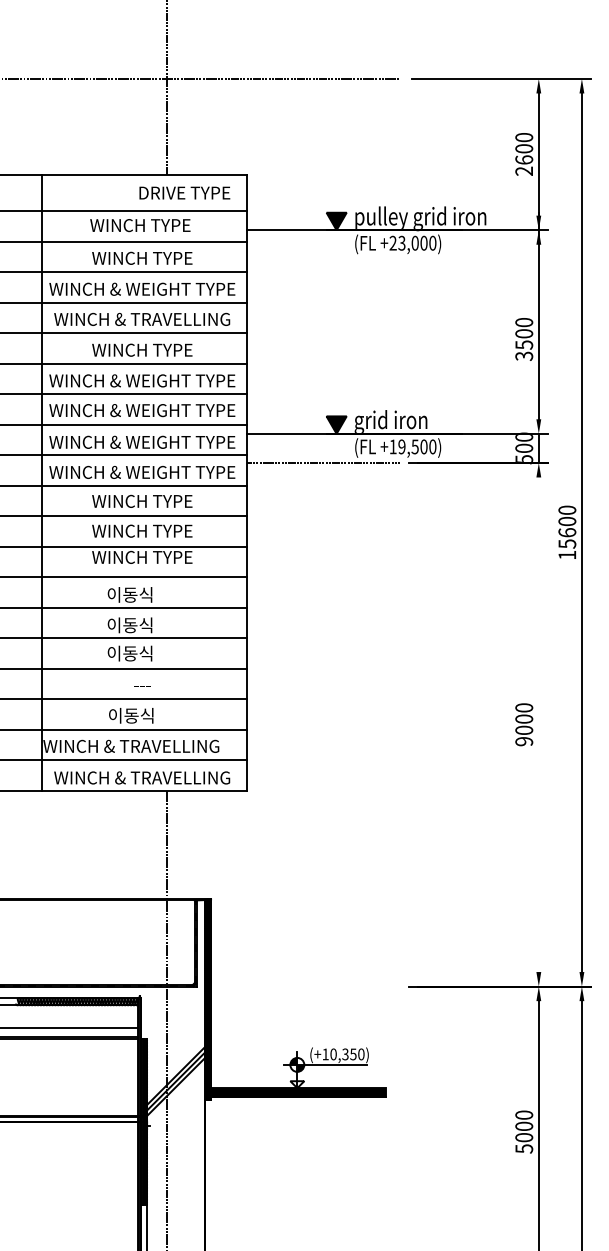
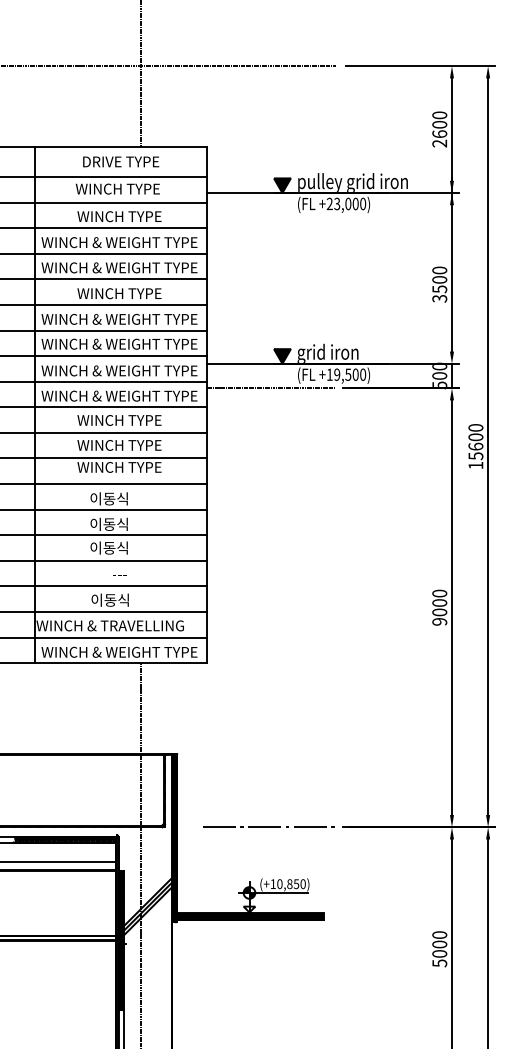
text: (185, 192) -> (121, 161), moved
text: (142, 319) -> (119, 267), WINCH & TRAVELLING -> WINCH & WEIGHT TYPE
line: (538, 724) -> (451, 607), added
text: (142, 776) -> (119, 651), WINCH & TRAVELLING -> WINCH & WEIGHT TYPE
line: (320, 985) -> (268, 826), added
text: (345, 1053) -> (289, 883), (+10,350) -> (+10,850)

